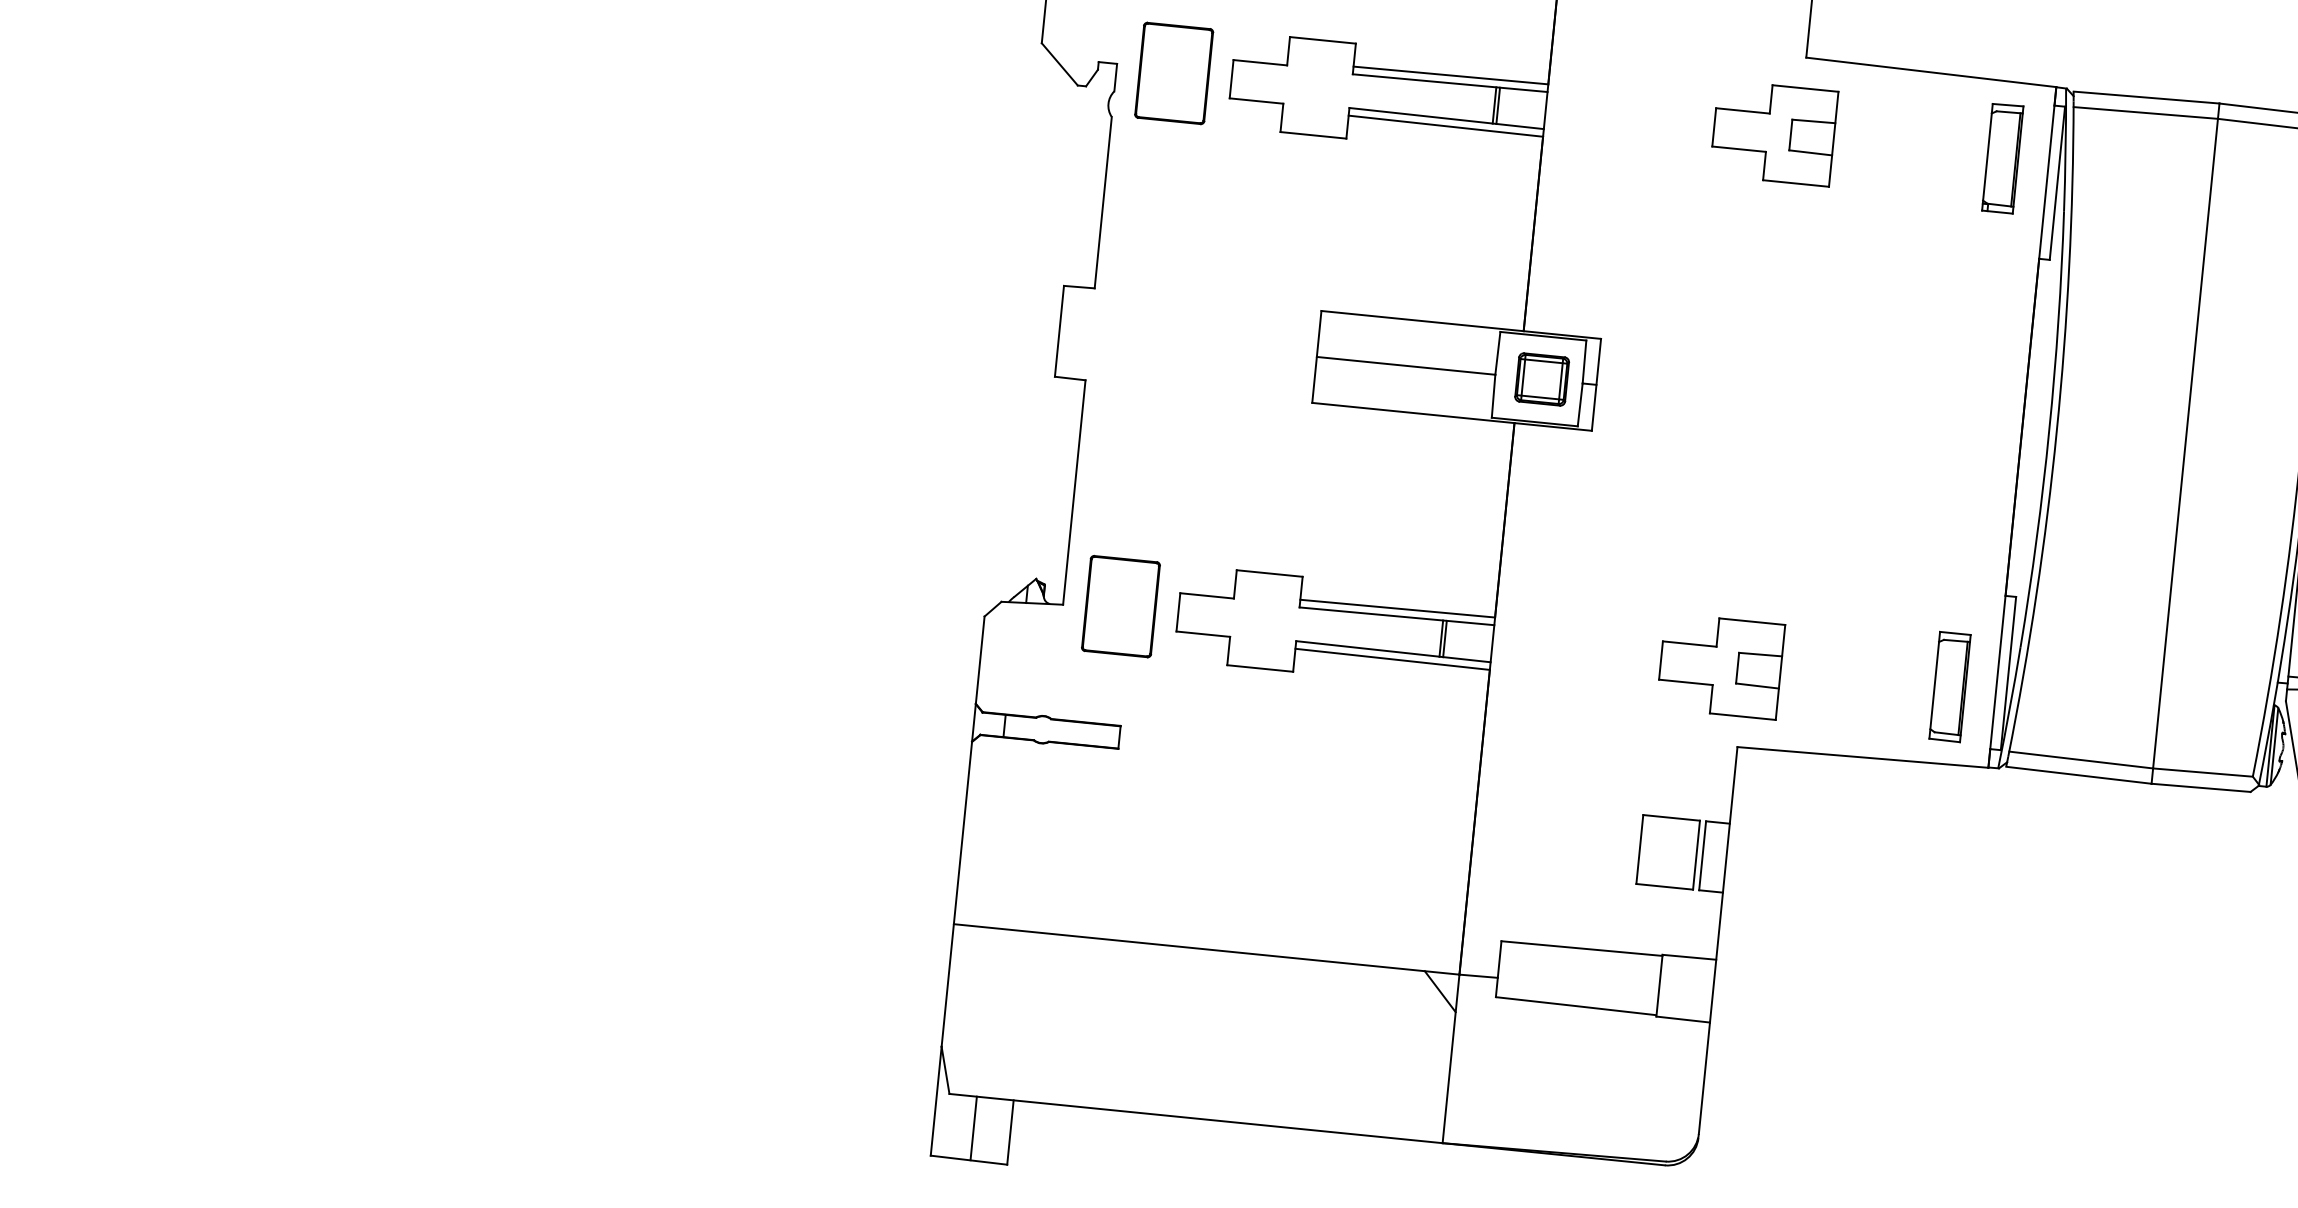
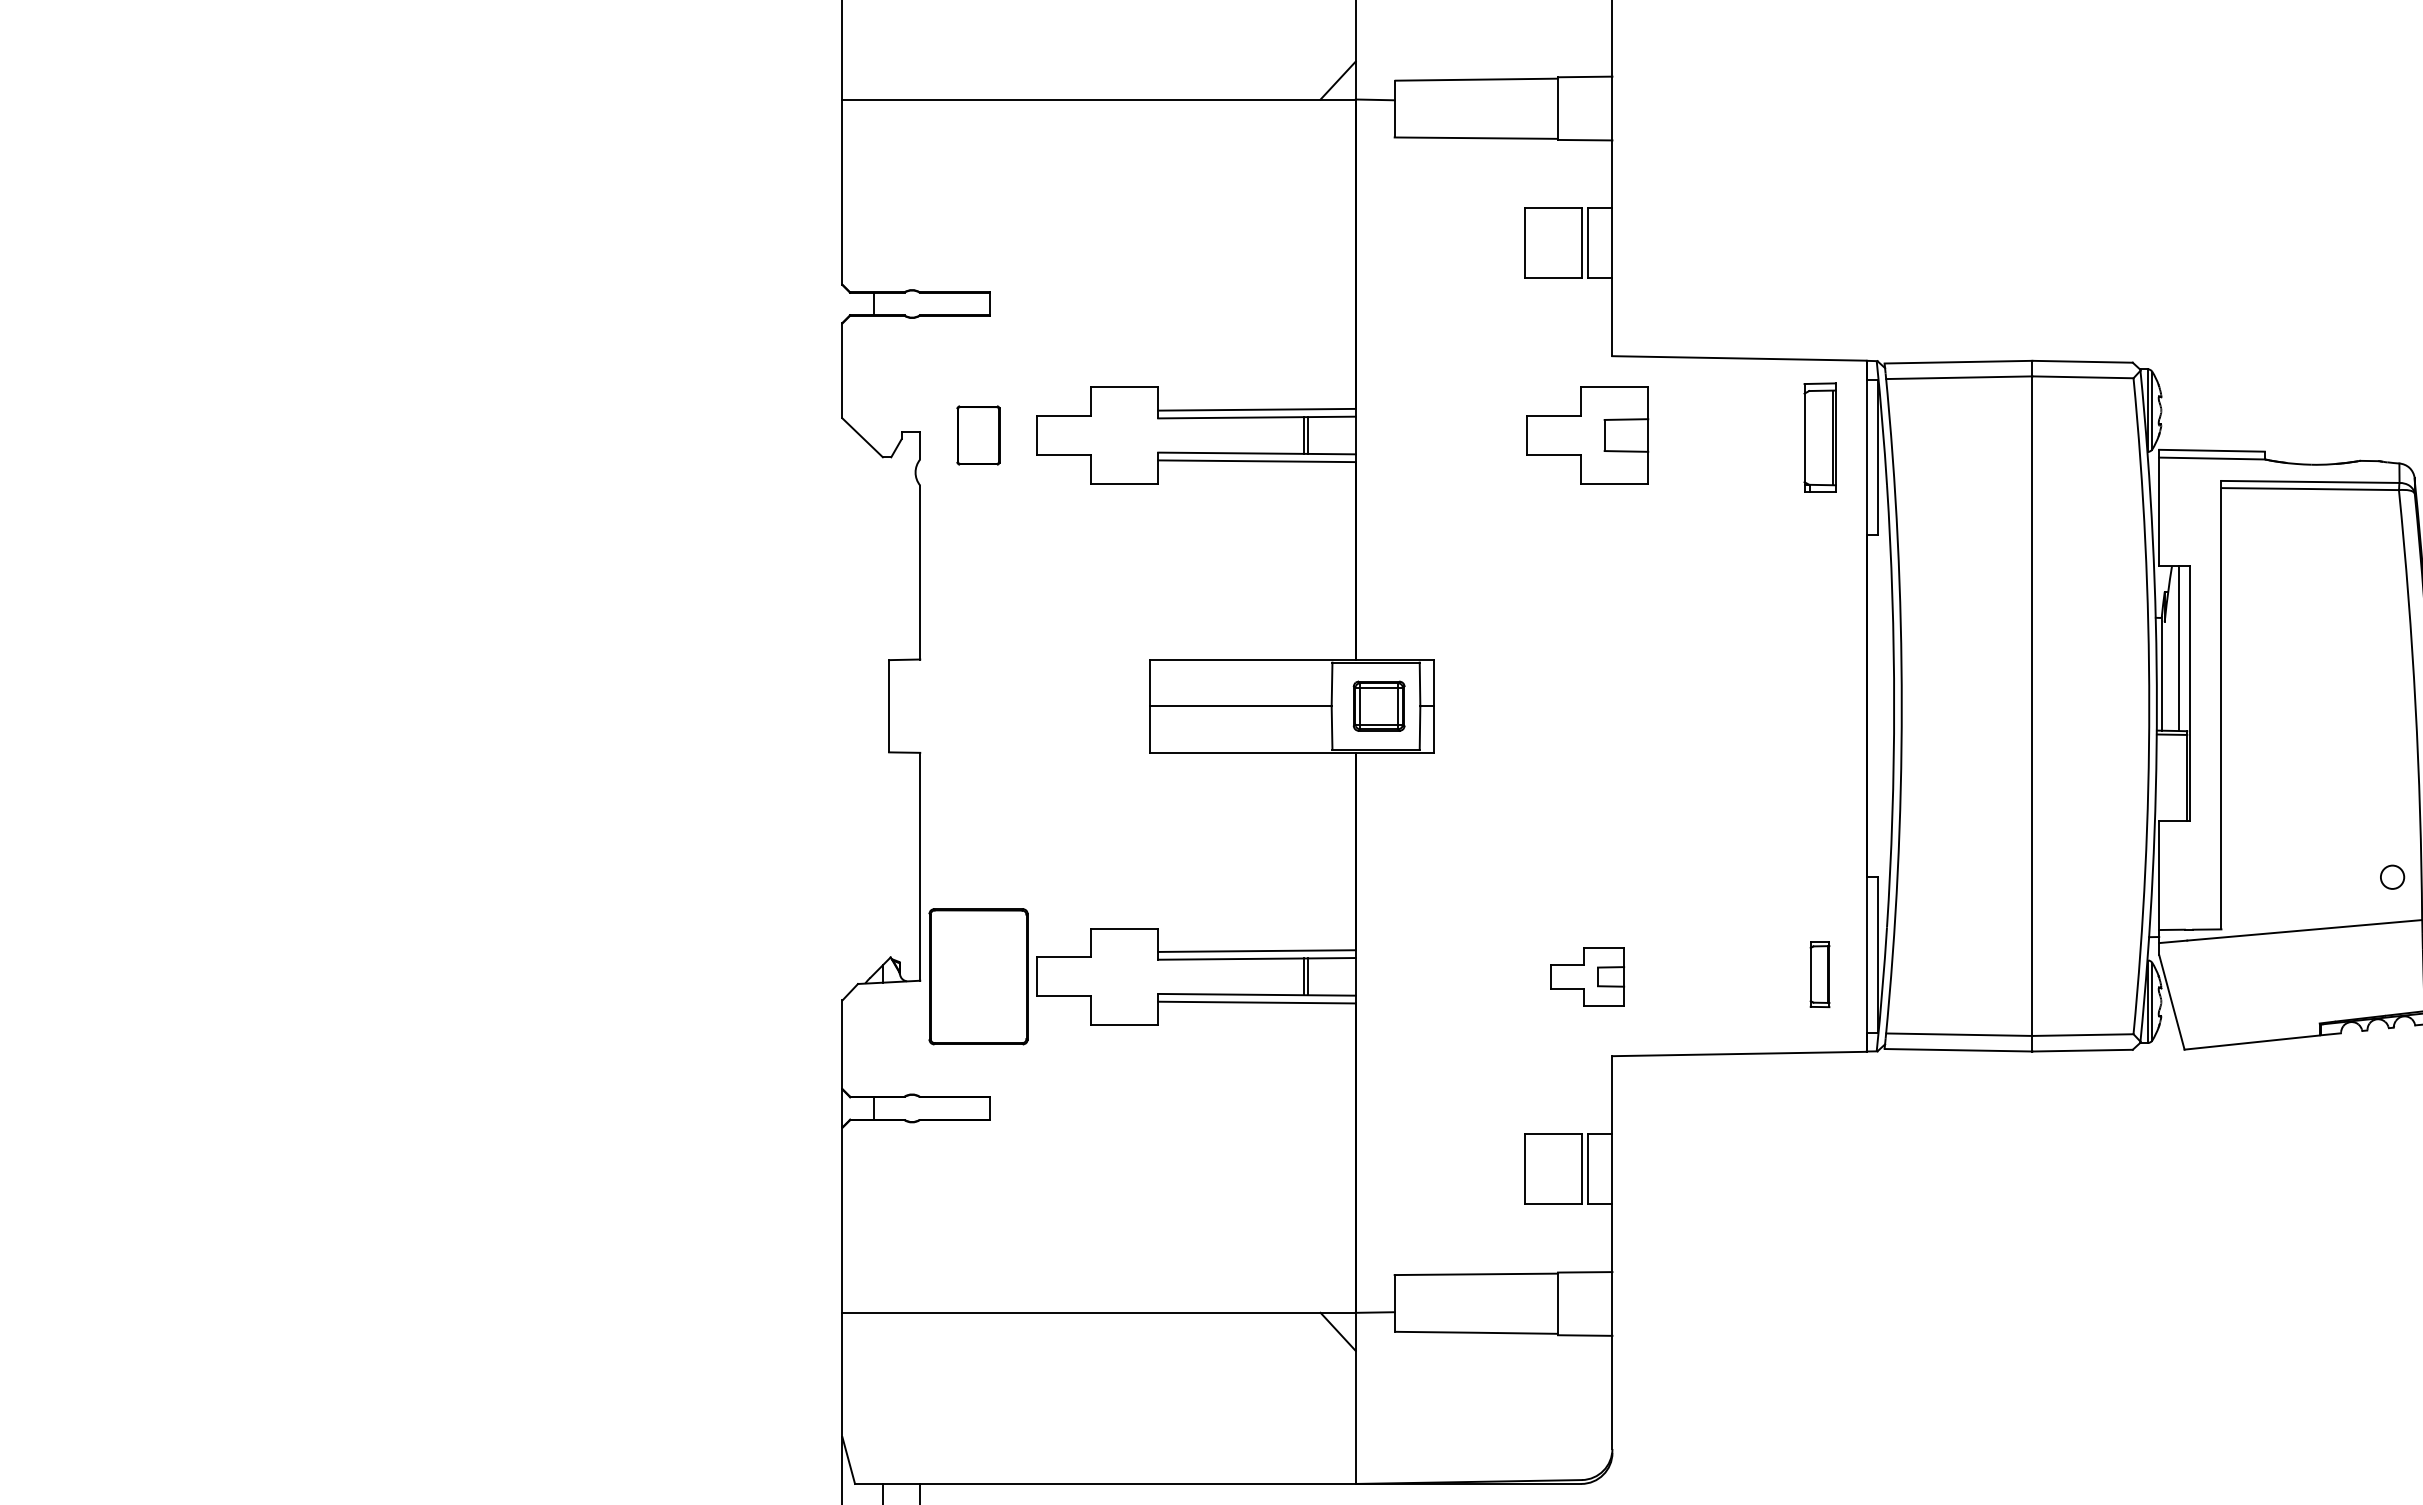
part: (1174, 73) -> (978, 435), size x0.6
part: (1120, 606) -> (978, 976), size x1.4
part: (1720, 666) -> (1587, 976), size x0.6
part: (1949, 686) -> (1819, 974), size x0.6

